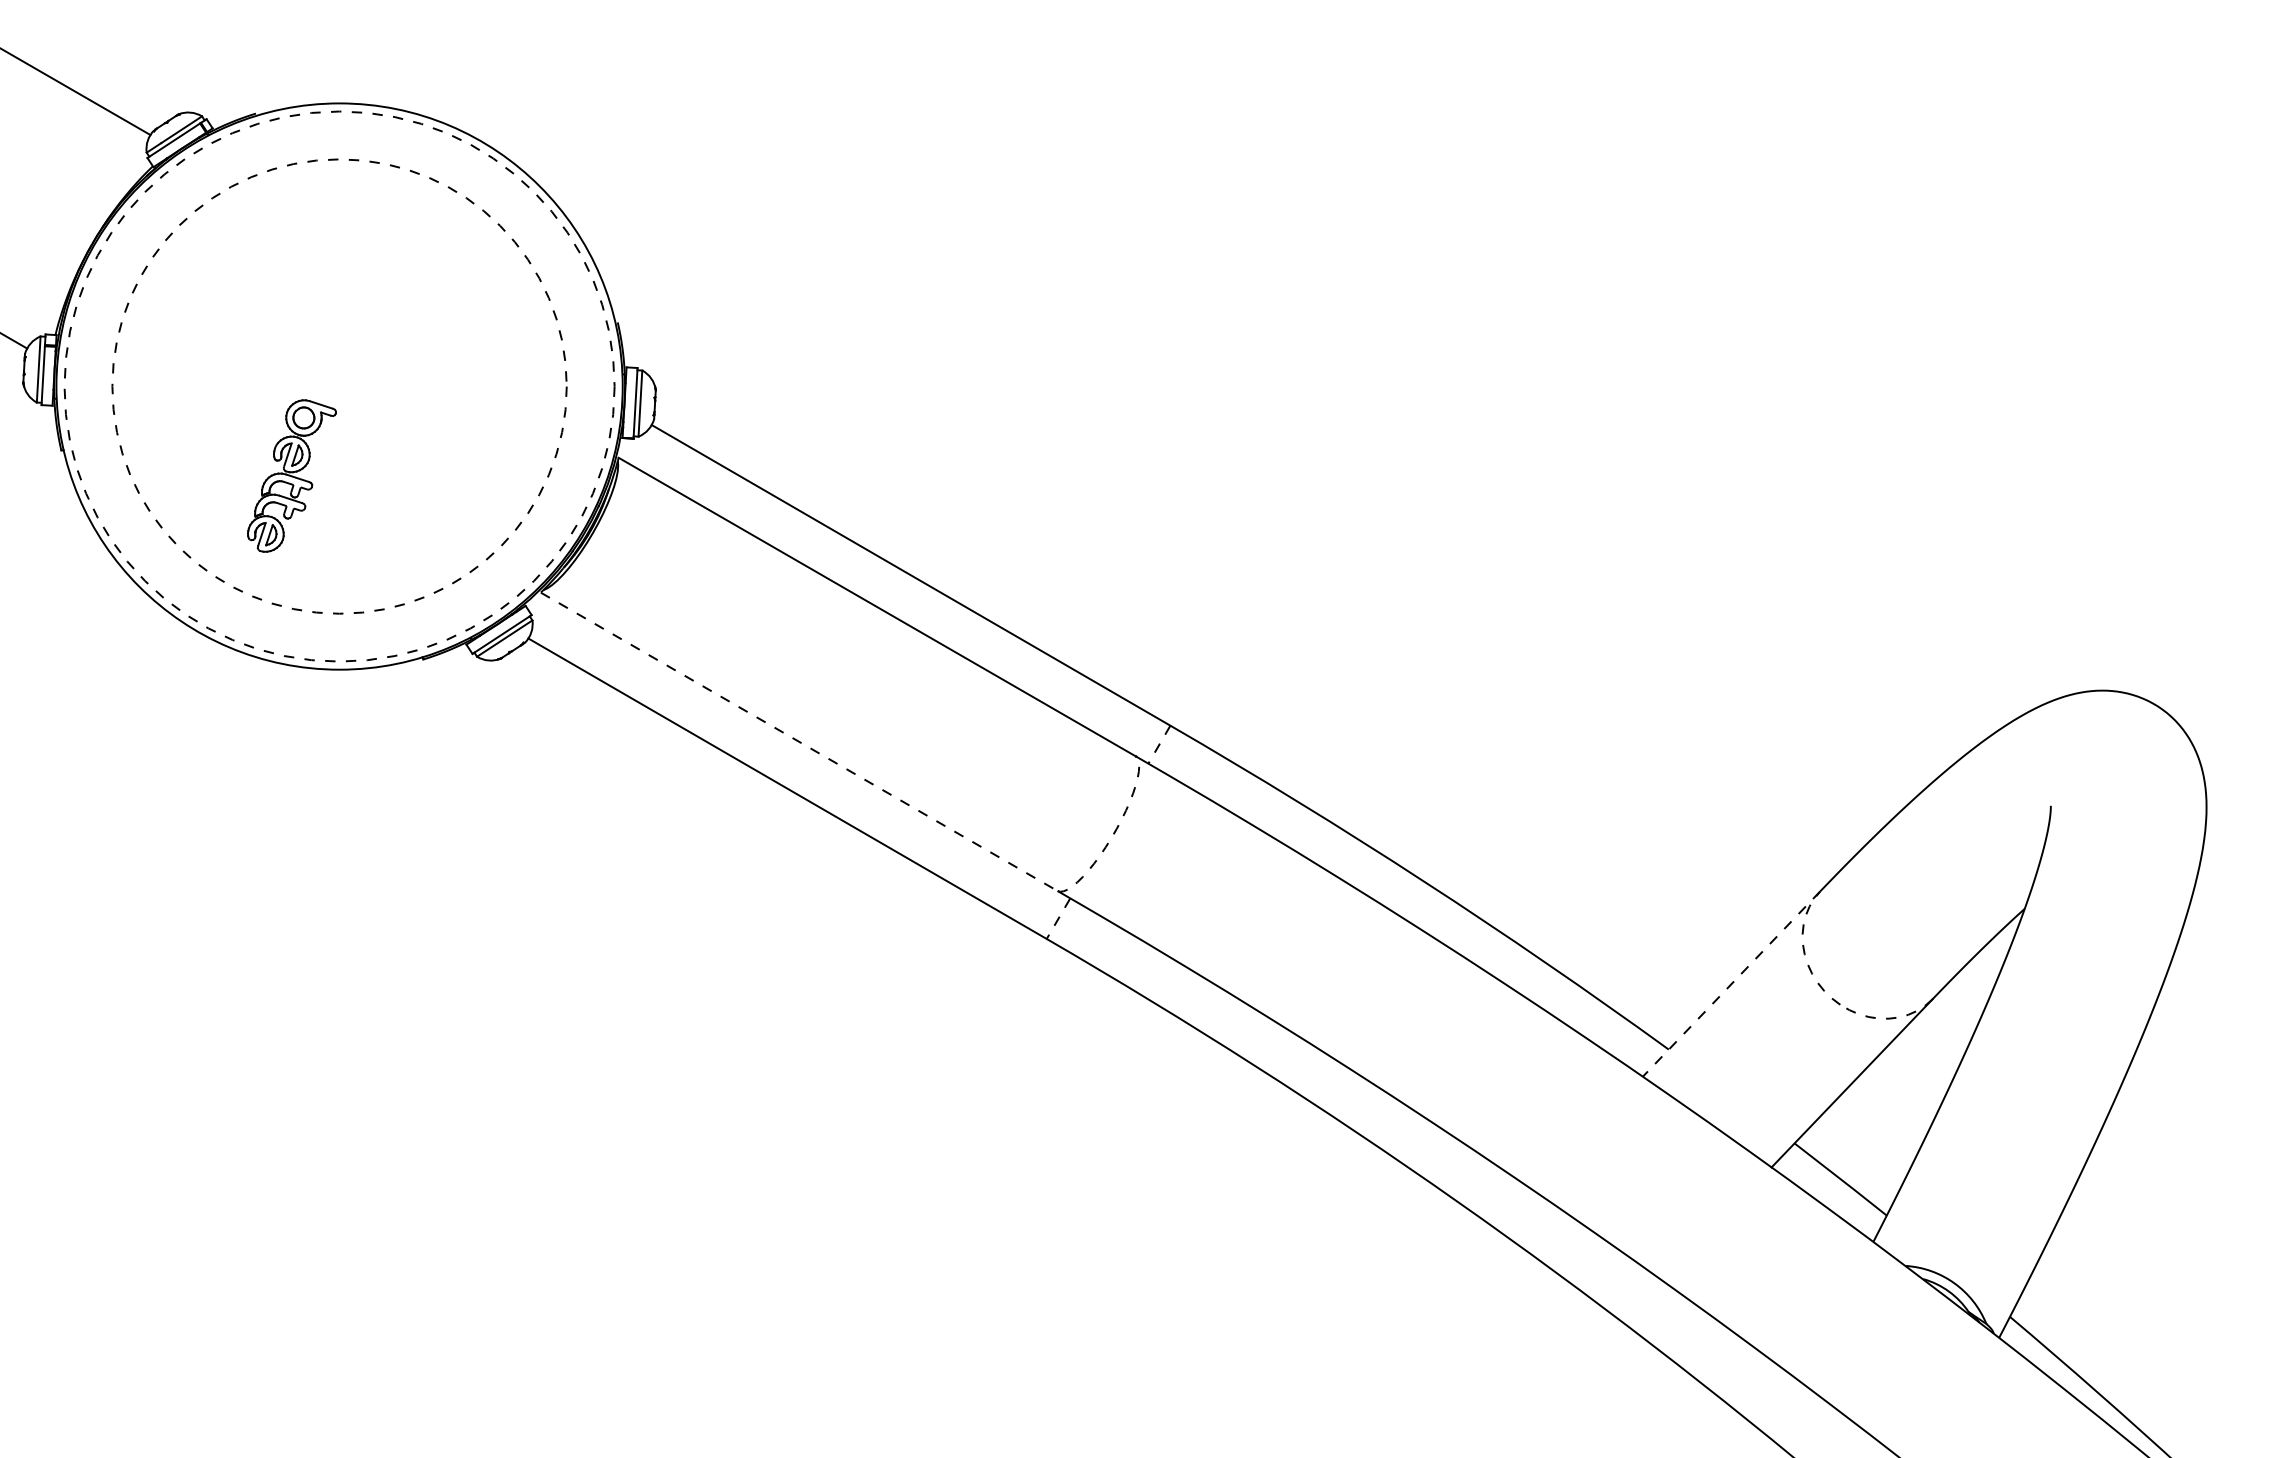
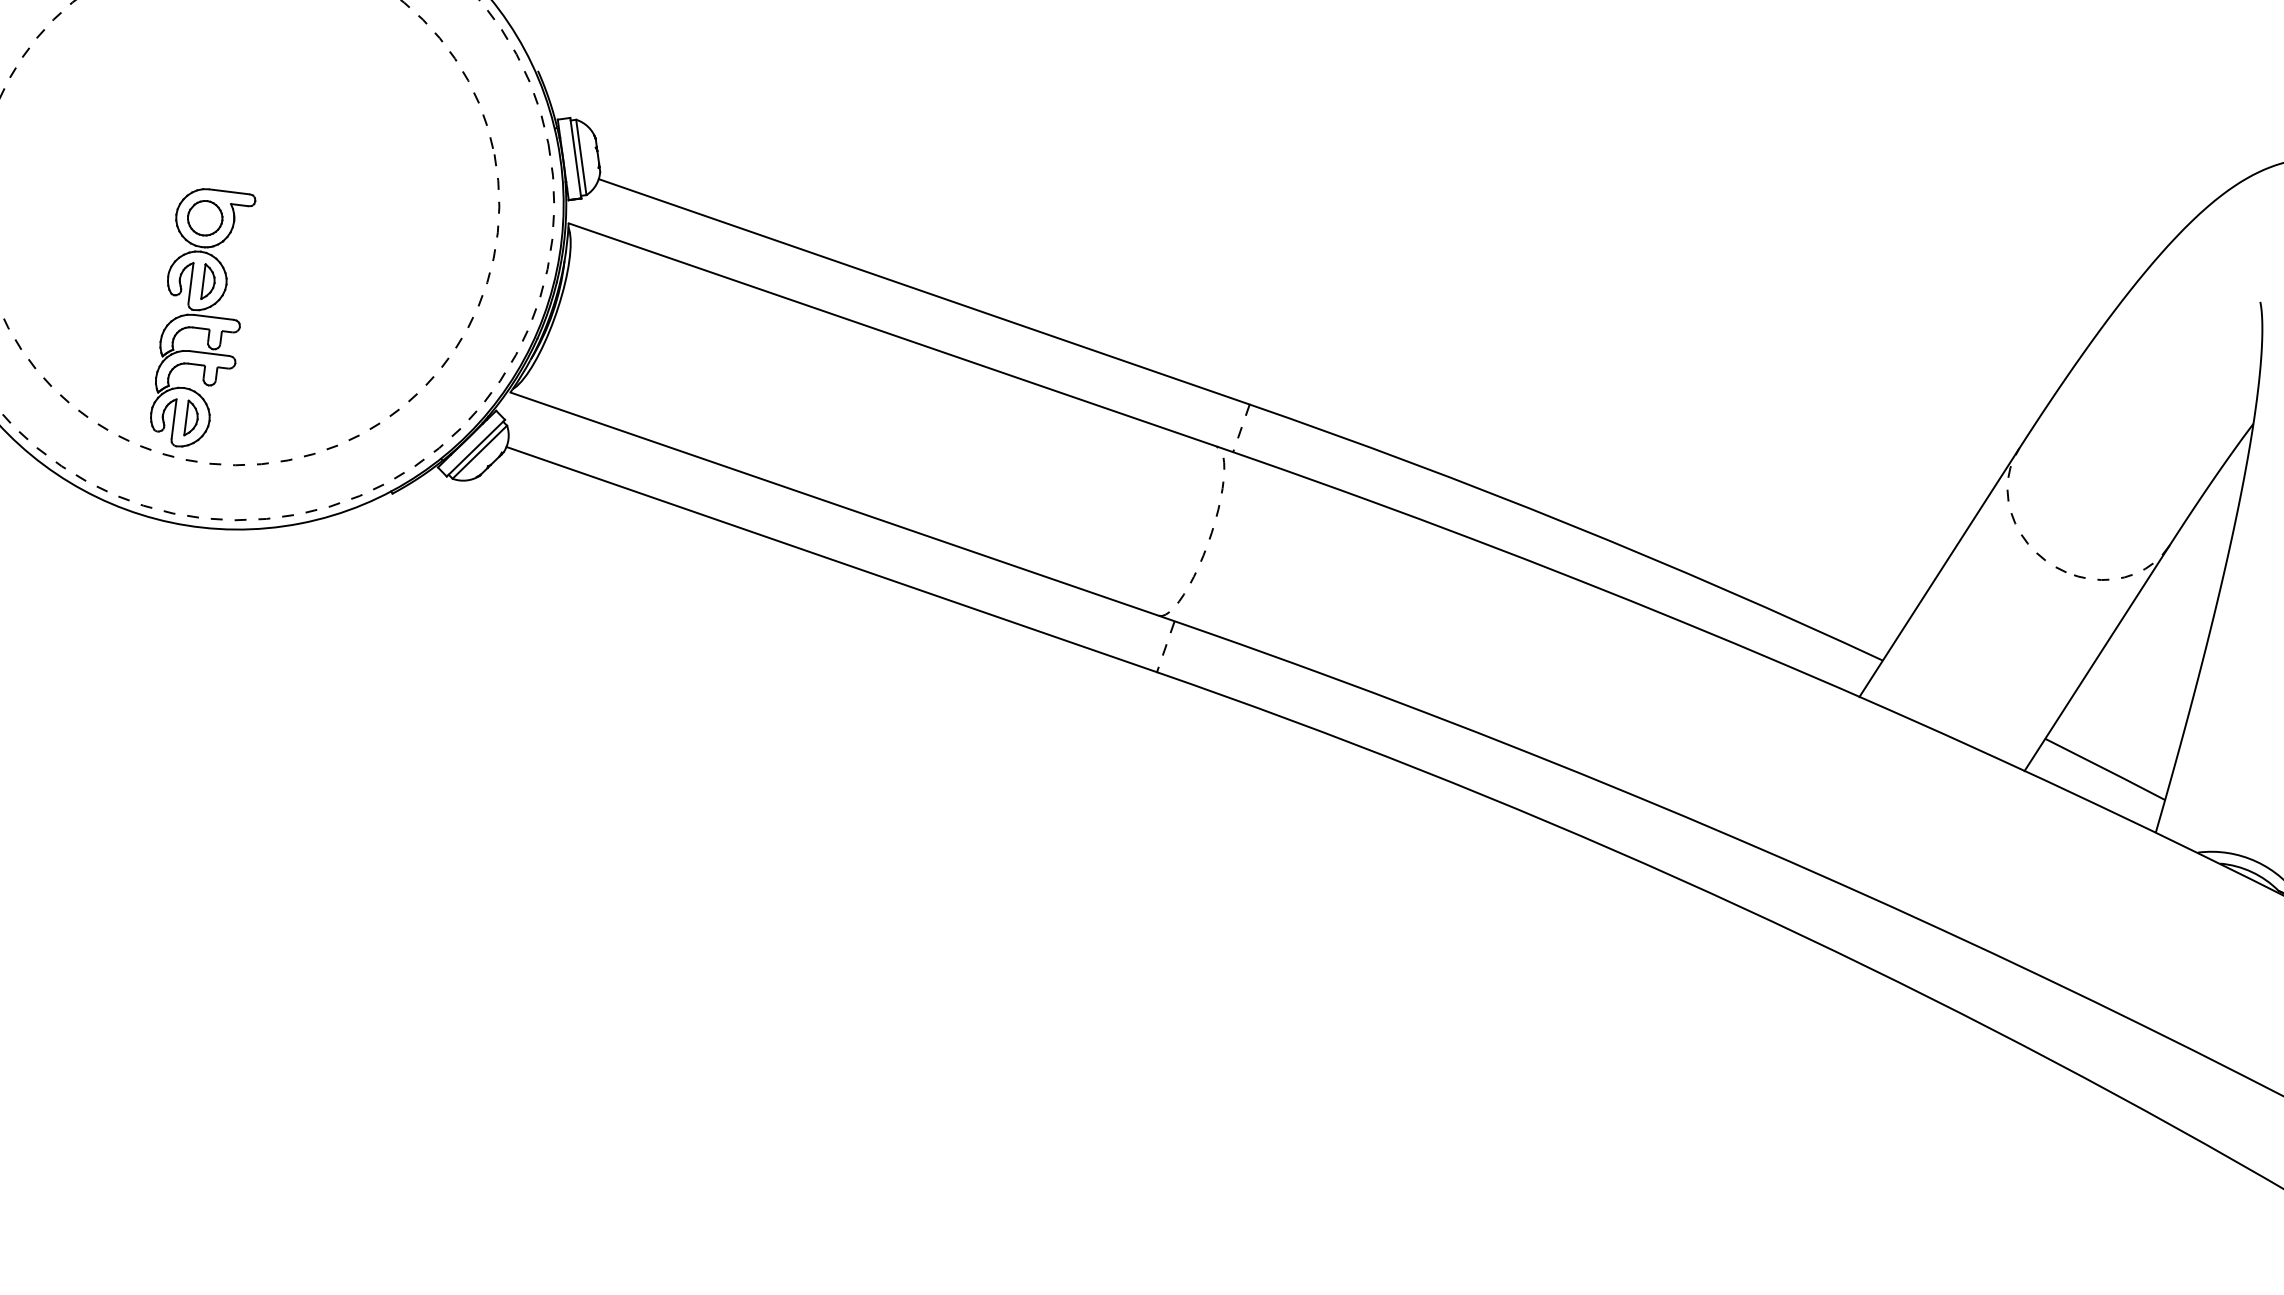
part: (291, 475) -> (203, 315), size x1.43
line: (799, 742) -> (835, 504), dashed -> solid
line: (1731, 984) -> (1939, 573), dashed -> solid

